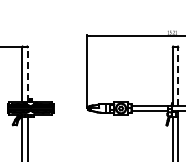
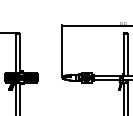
line: (27, 73) -> (19, 52), dashed -> solid
line: (178, 76) -> (127, 54), dashed -> solid

